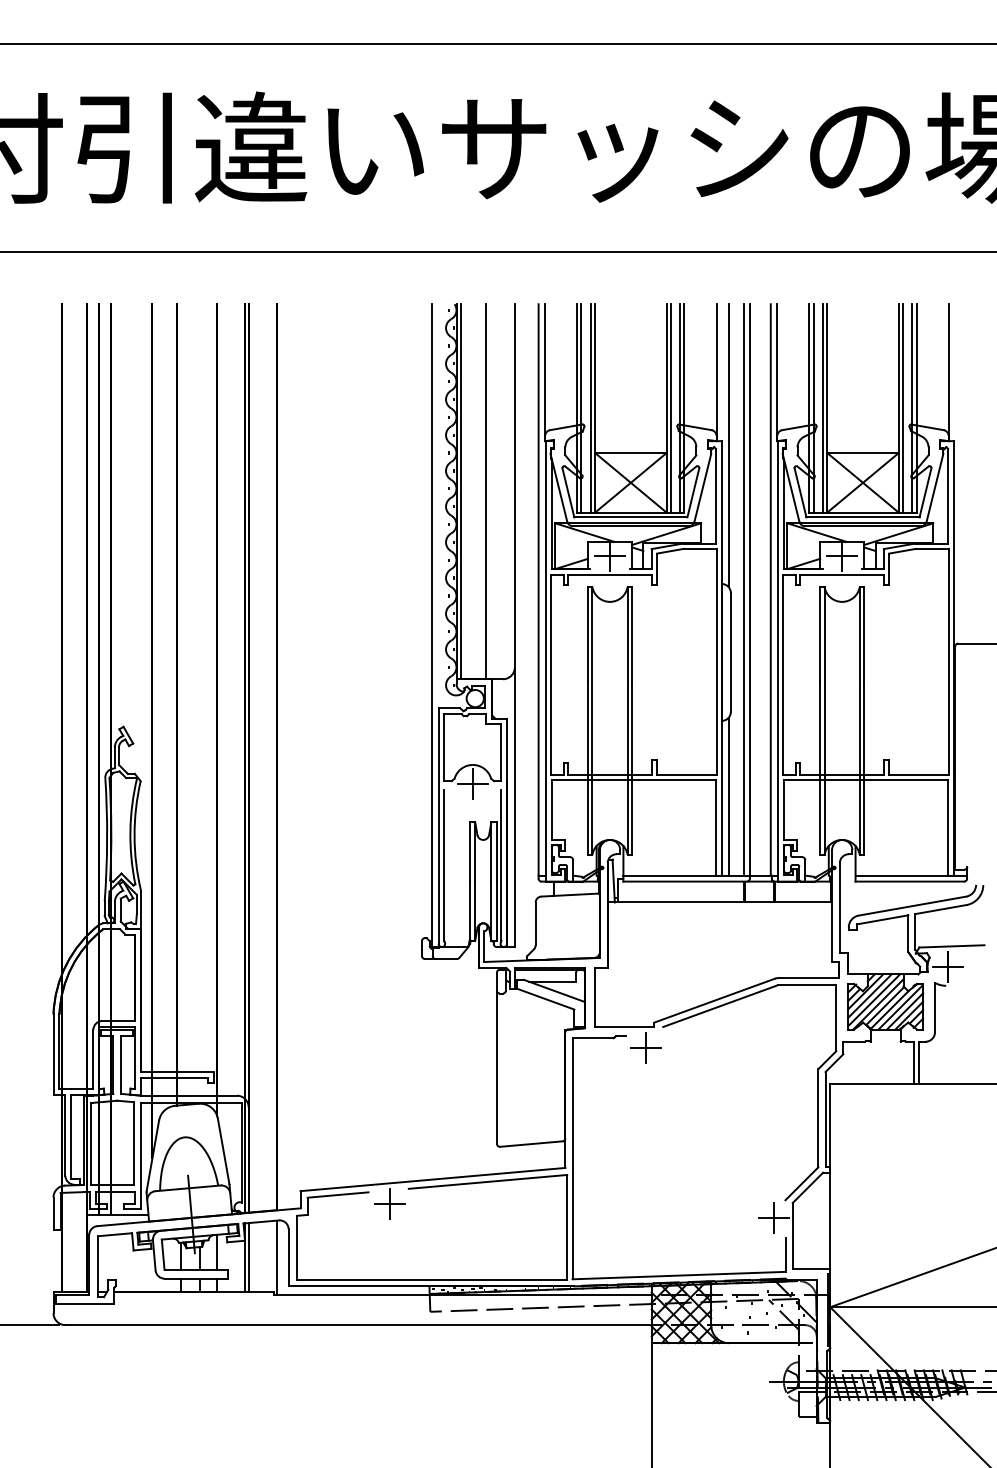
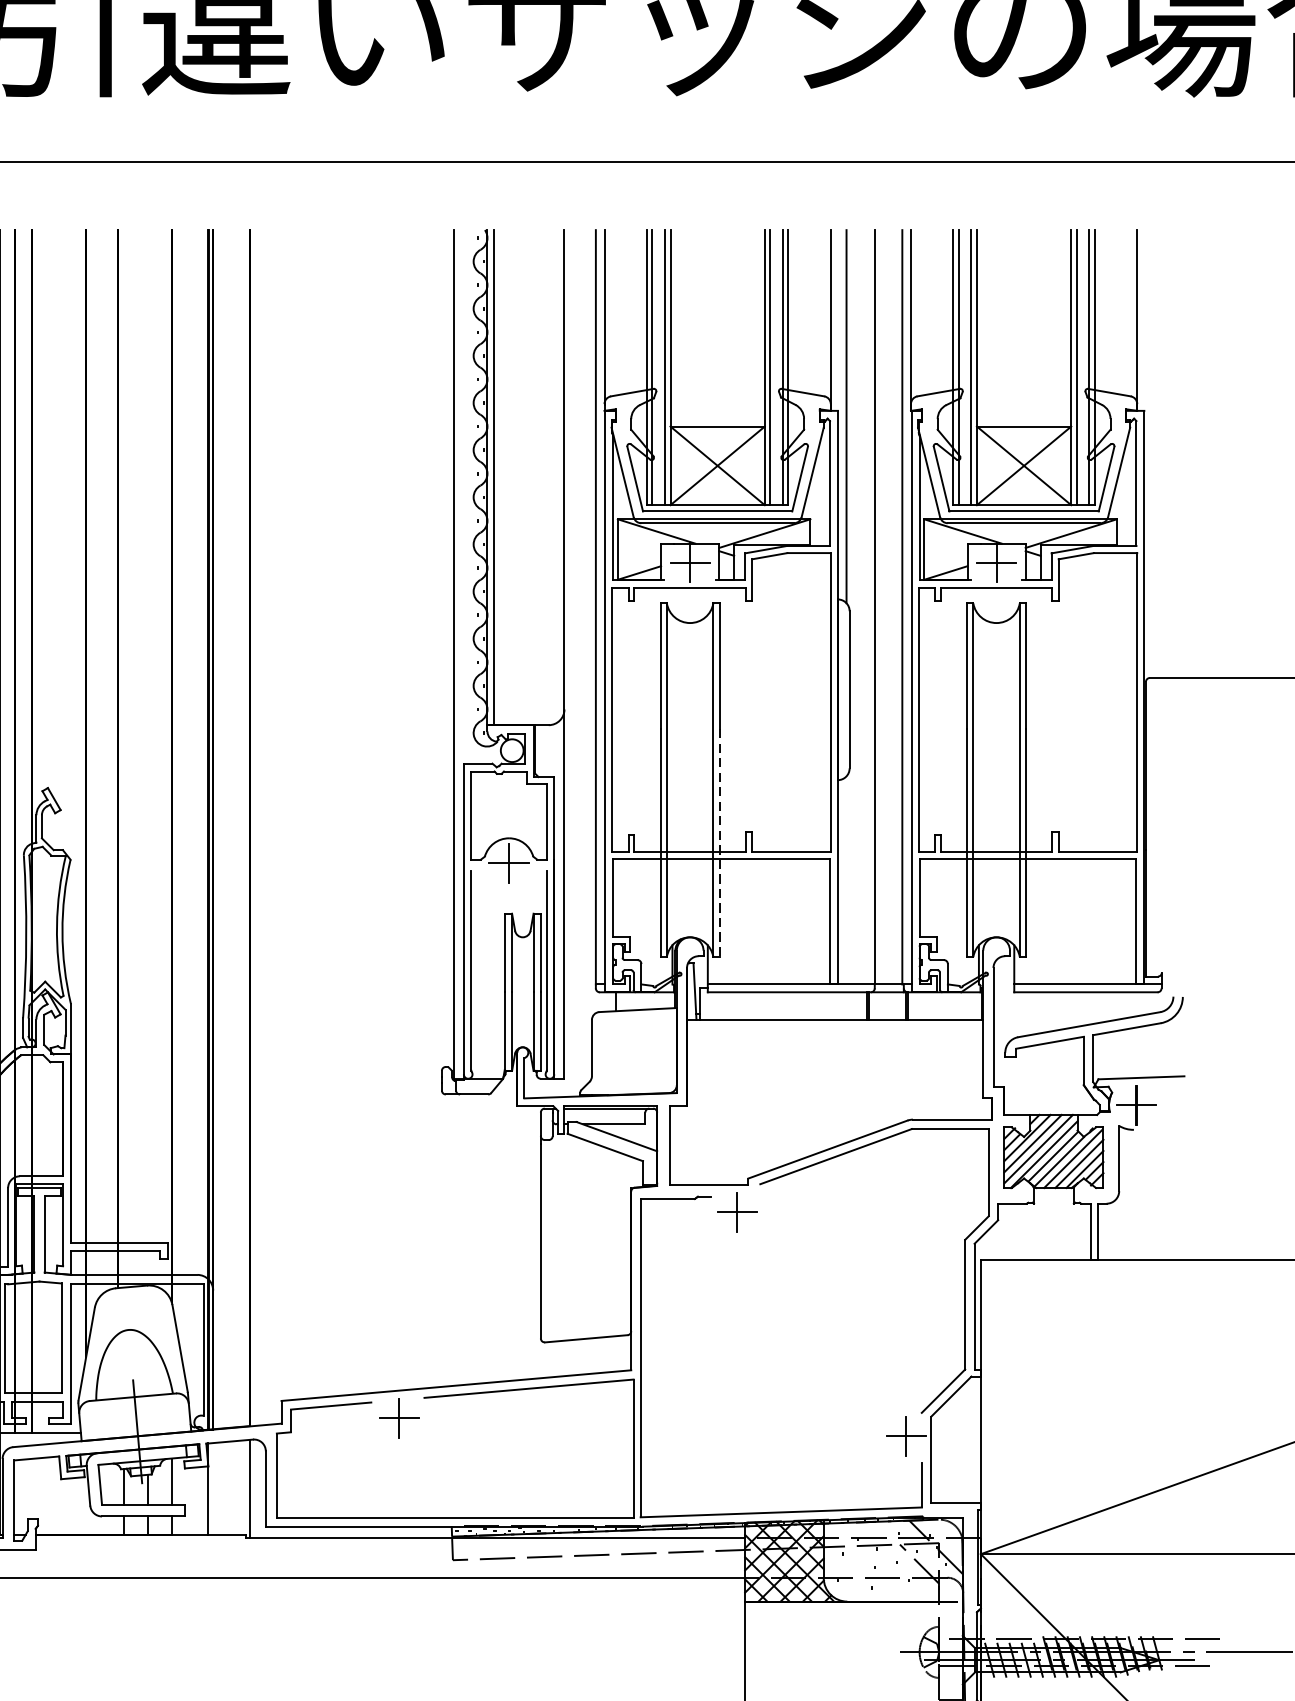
line: (486, 491) -> (527, 477), removed
line: (743, 589) -> (866, 606), removed
line: (632, 769) -> (719, 844), solid -> dashed
line: (728, 796) -> (846, 879), removed
line: (248, 1257) -> (212, 1488), removed

